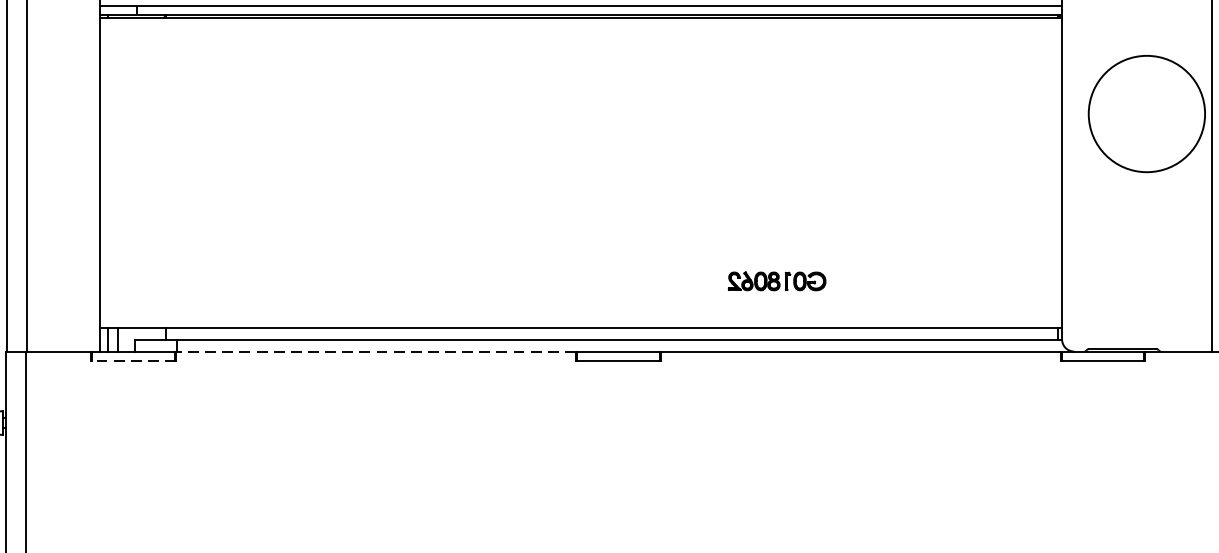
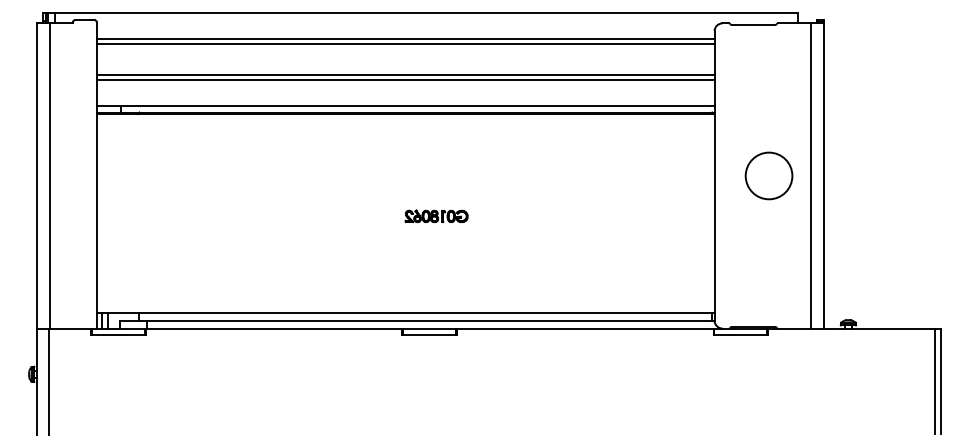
circle: (1146, 113) -> (768, 175), size x0.62
part: (776, 281) -> (436, 216), moved
line: (375, 351) -> (273, 328), dashed -> solid
line: (132, 360) -> (117, 334), dashed -> solid

